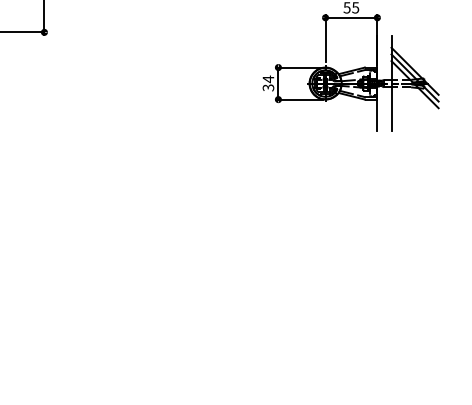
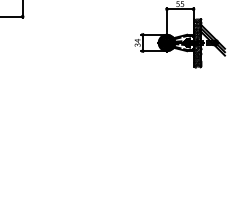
hatch: (383, 82) -> (196, 42), added

